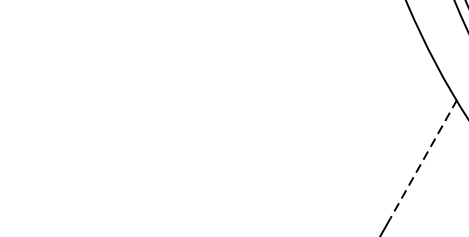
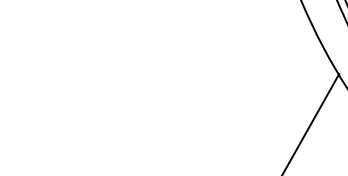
line: (423, 159) -> (314, 118), dashed -> solid

